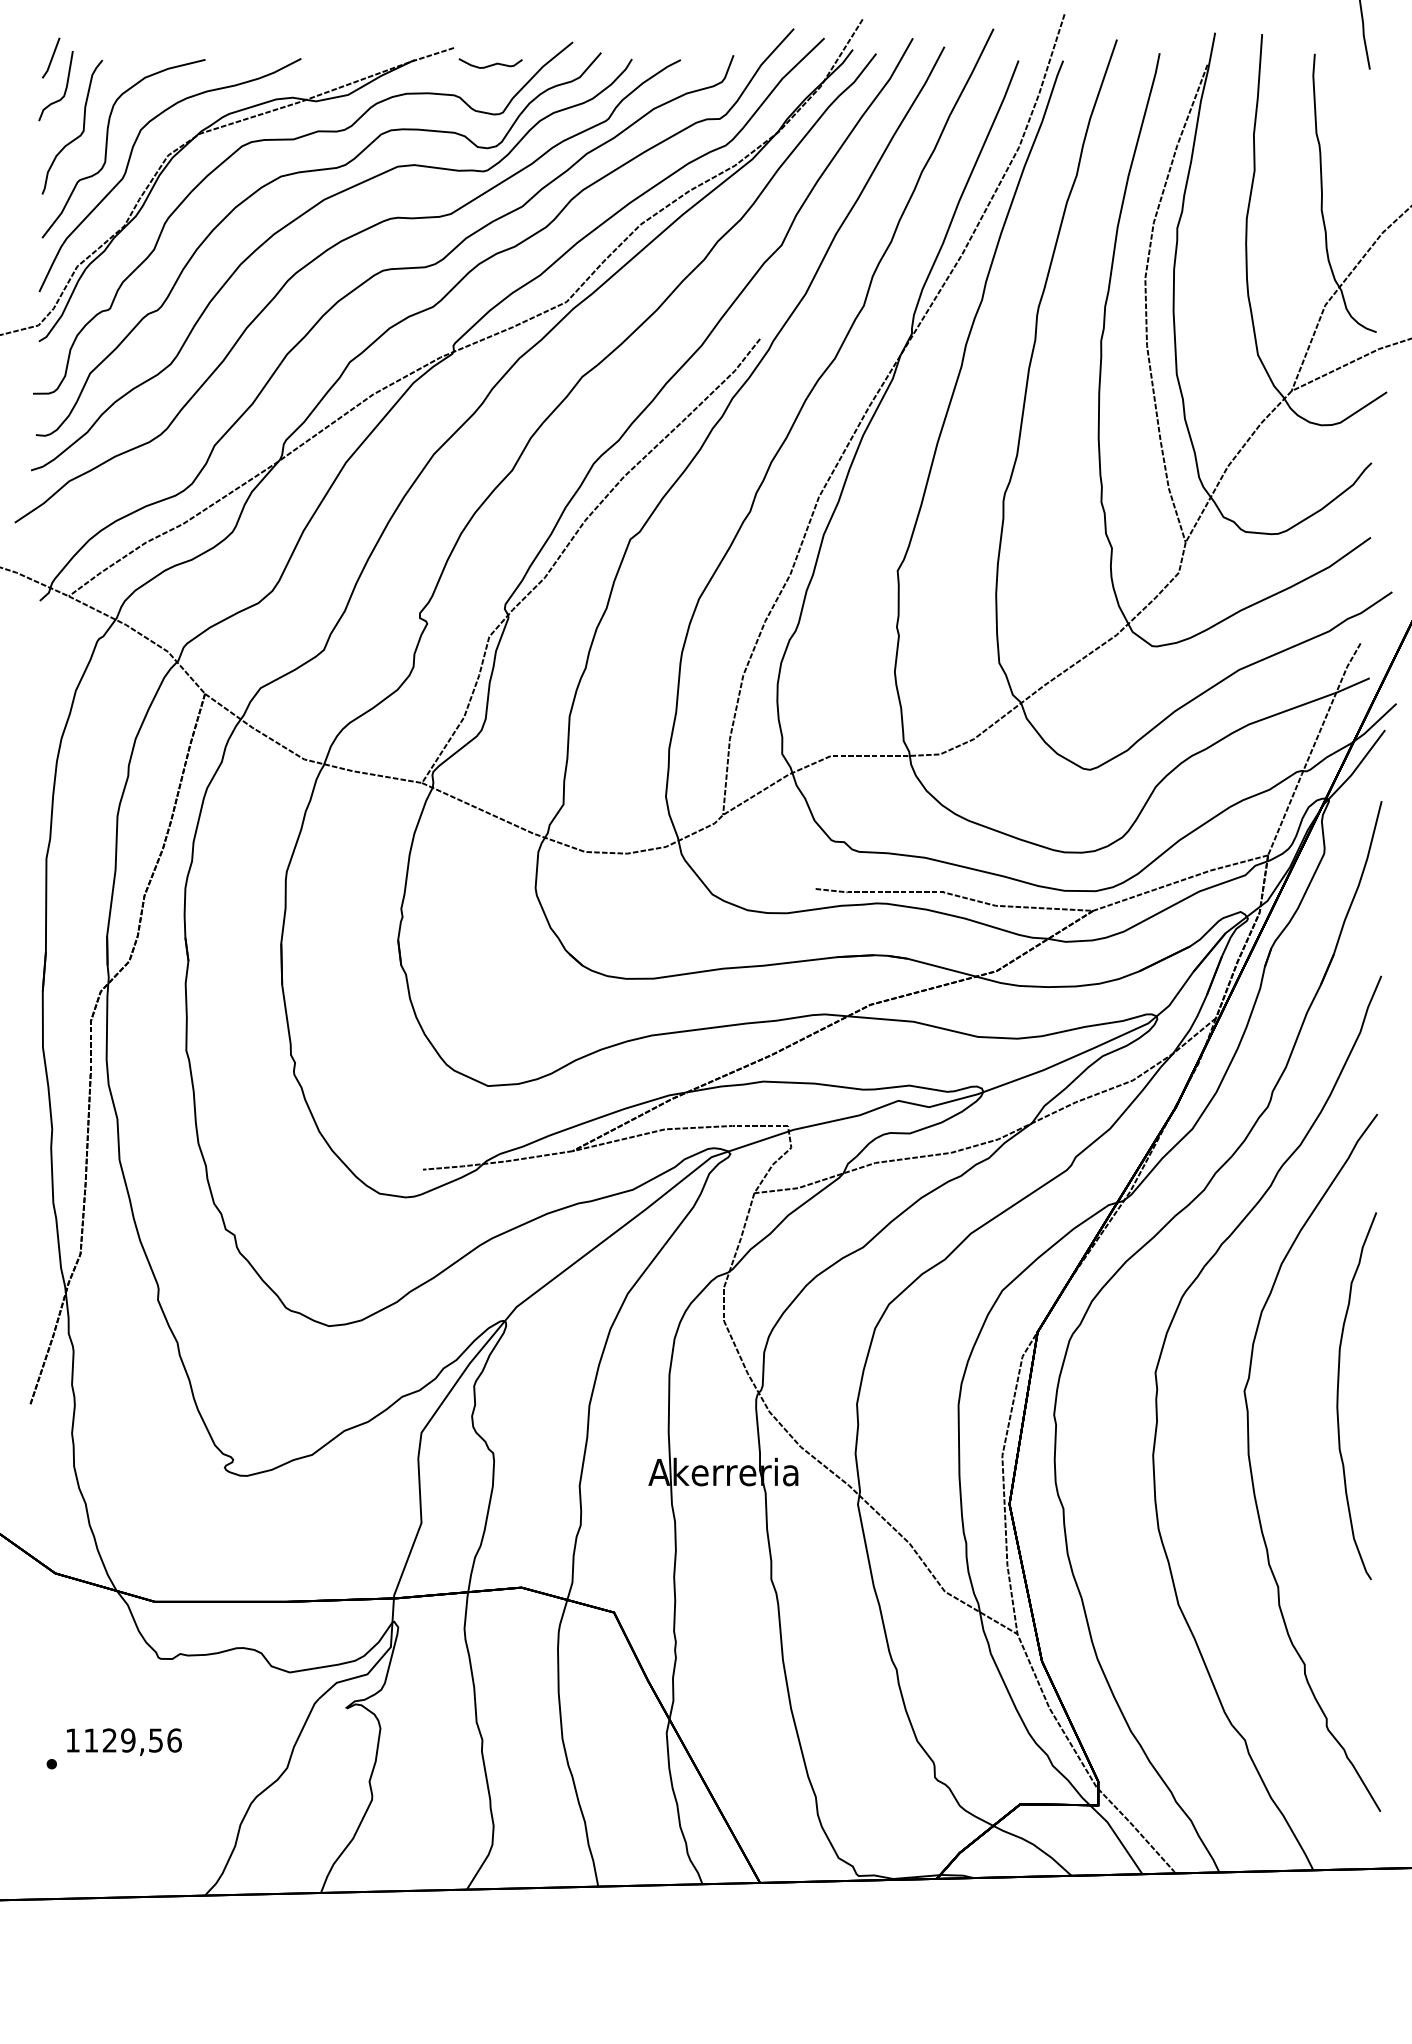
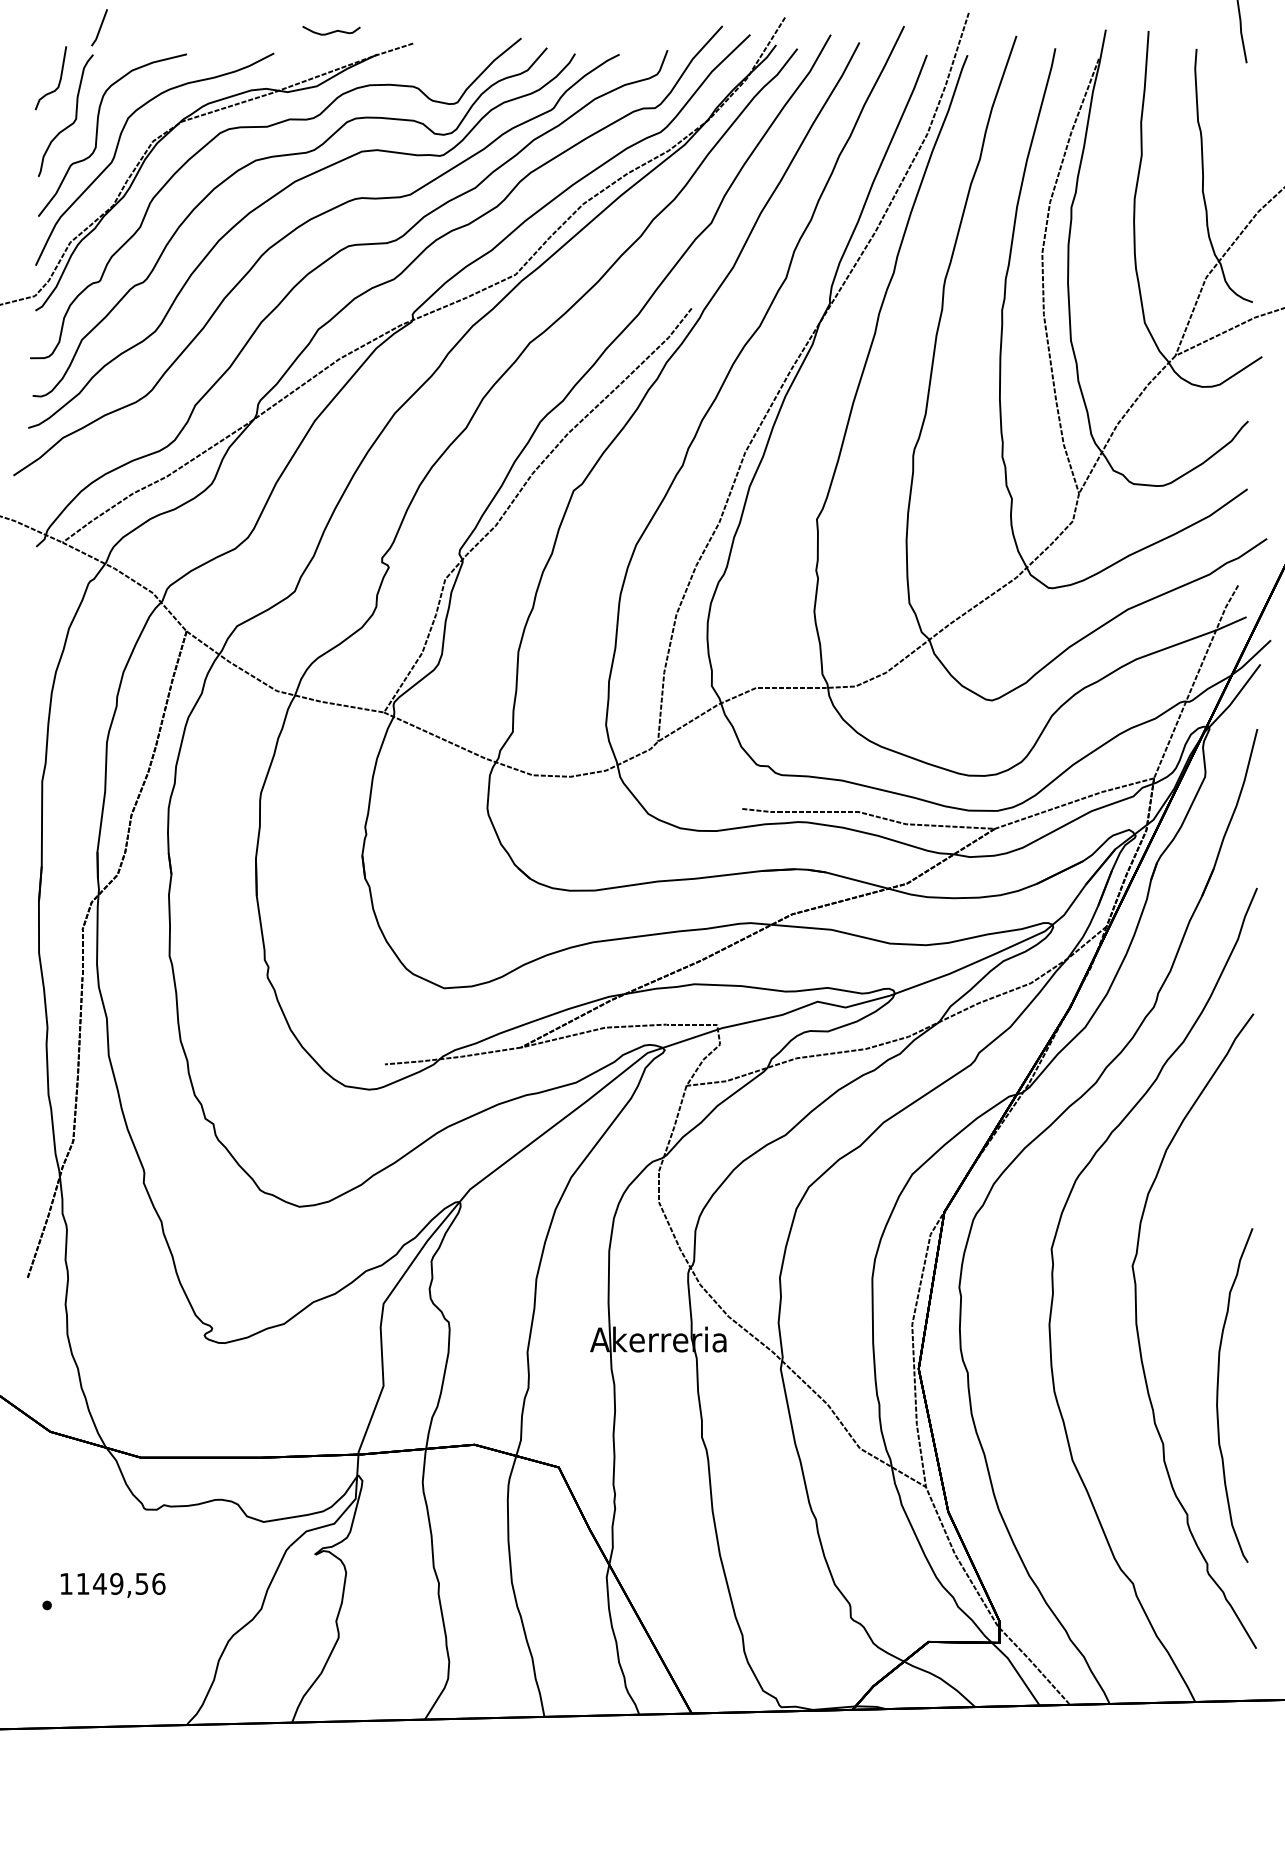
line: (51, 57) -> (99, 27), moved
curve: (490, 64) -> (331, 31), moved
curve: (1338, 1396) -> (1218, 1395), moved
text: (109, 1740) -> (99, 1583), 1129,56 -> 1149,56

